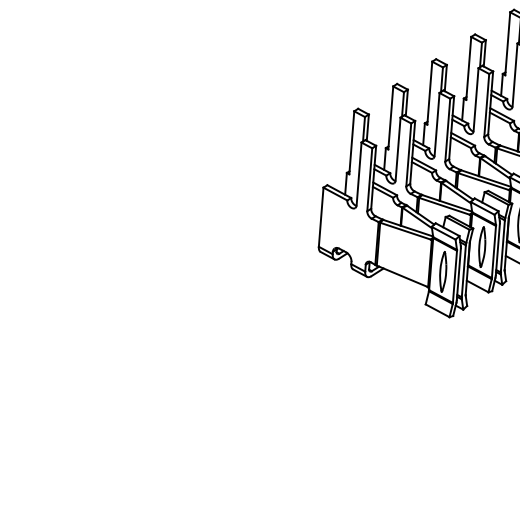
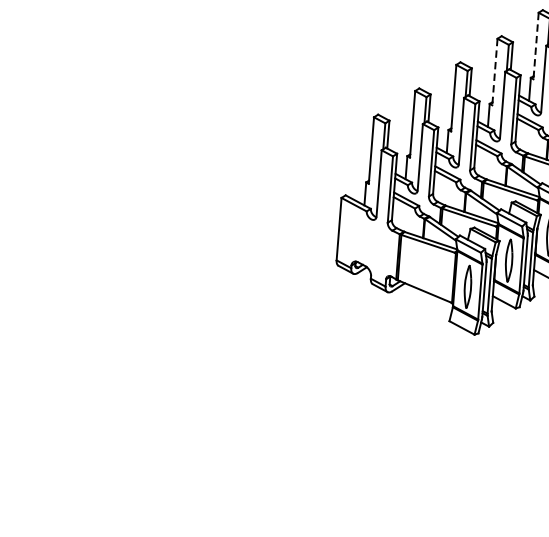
line: (507, 43) -> (535, 45), solid -> dashed
line: (468, 68) -> (494, 72), solid -> dashed

